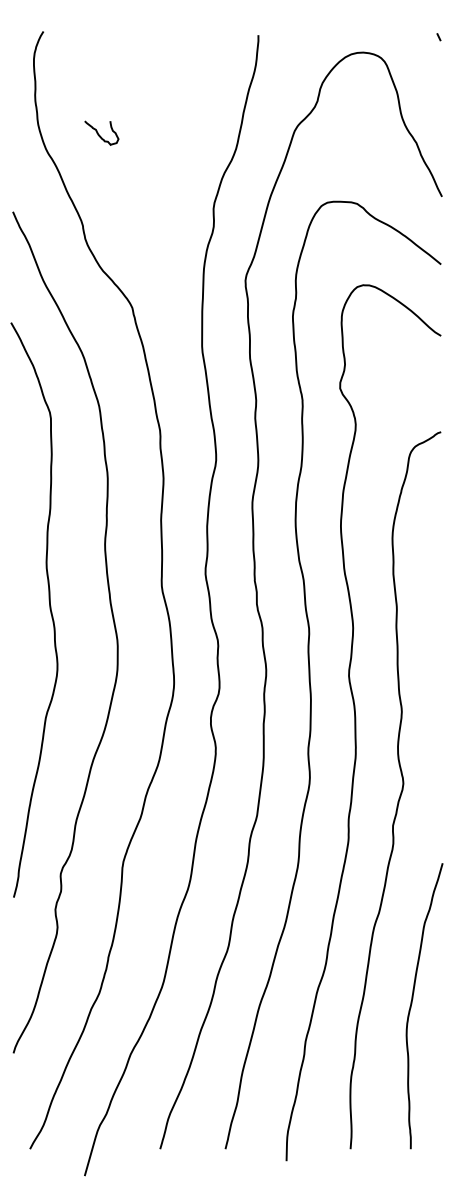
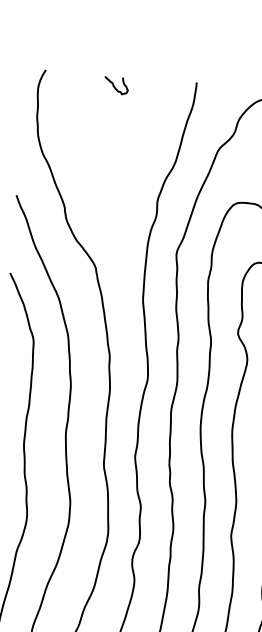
curve: (99, 134) -> (114, 86), moved

